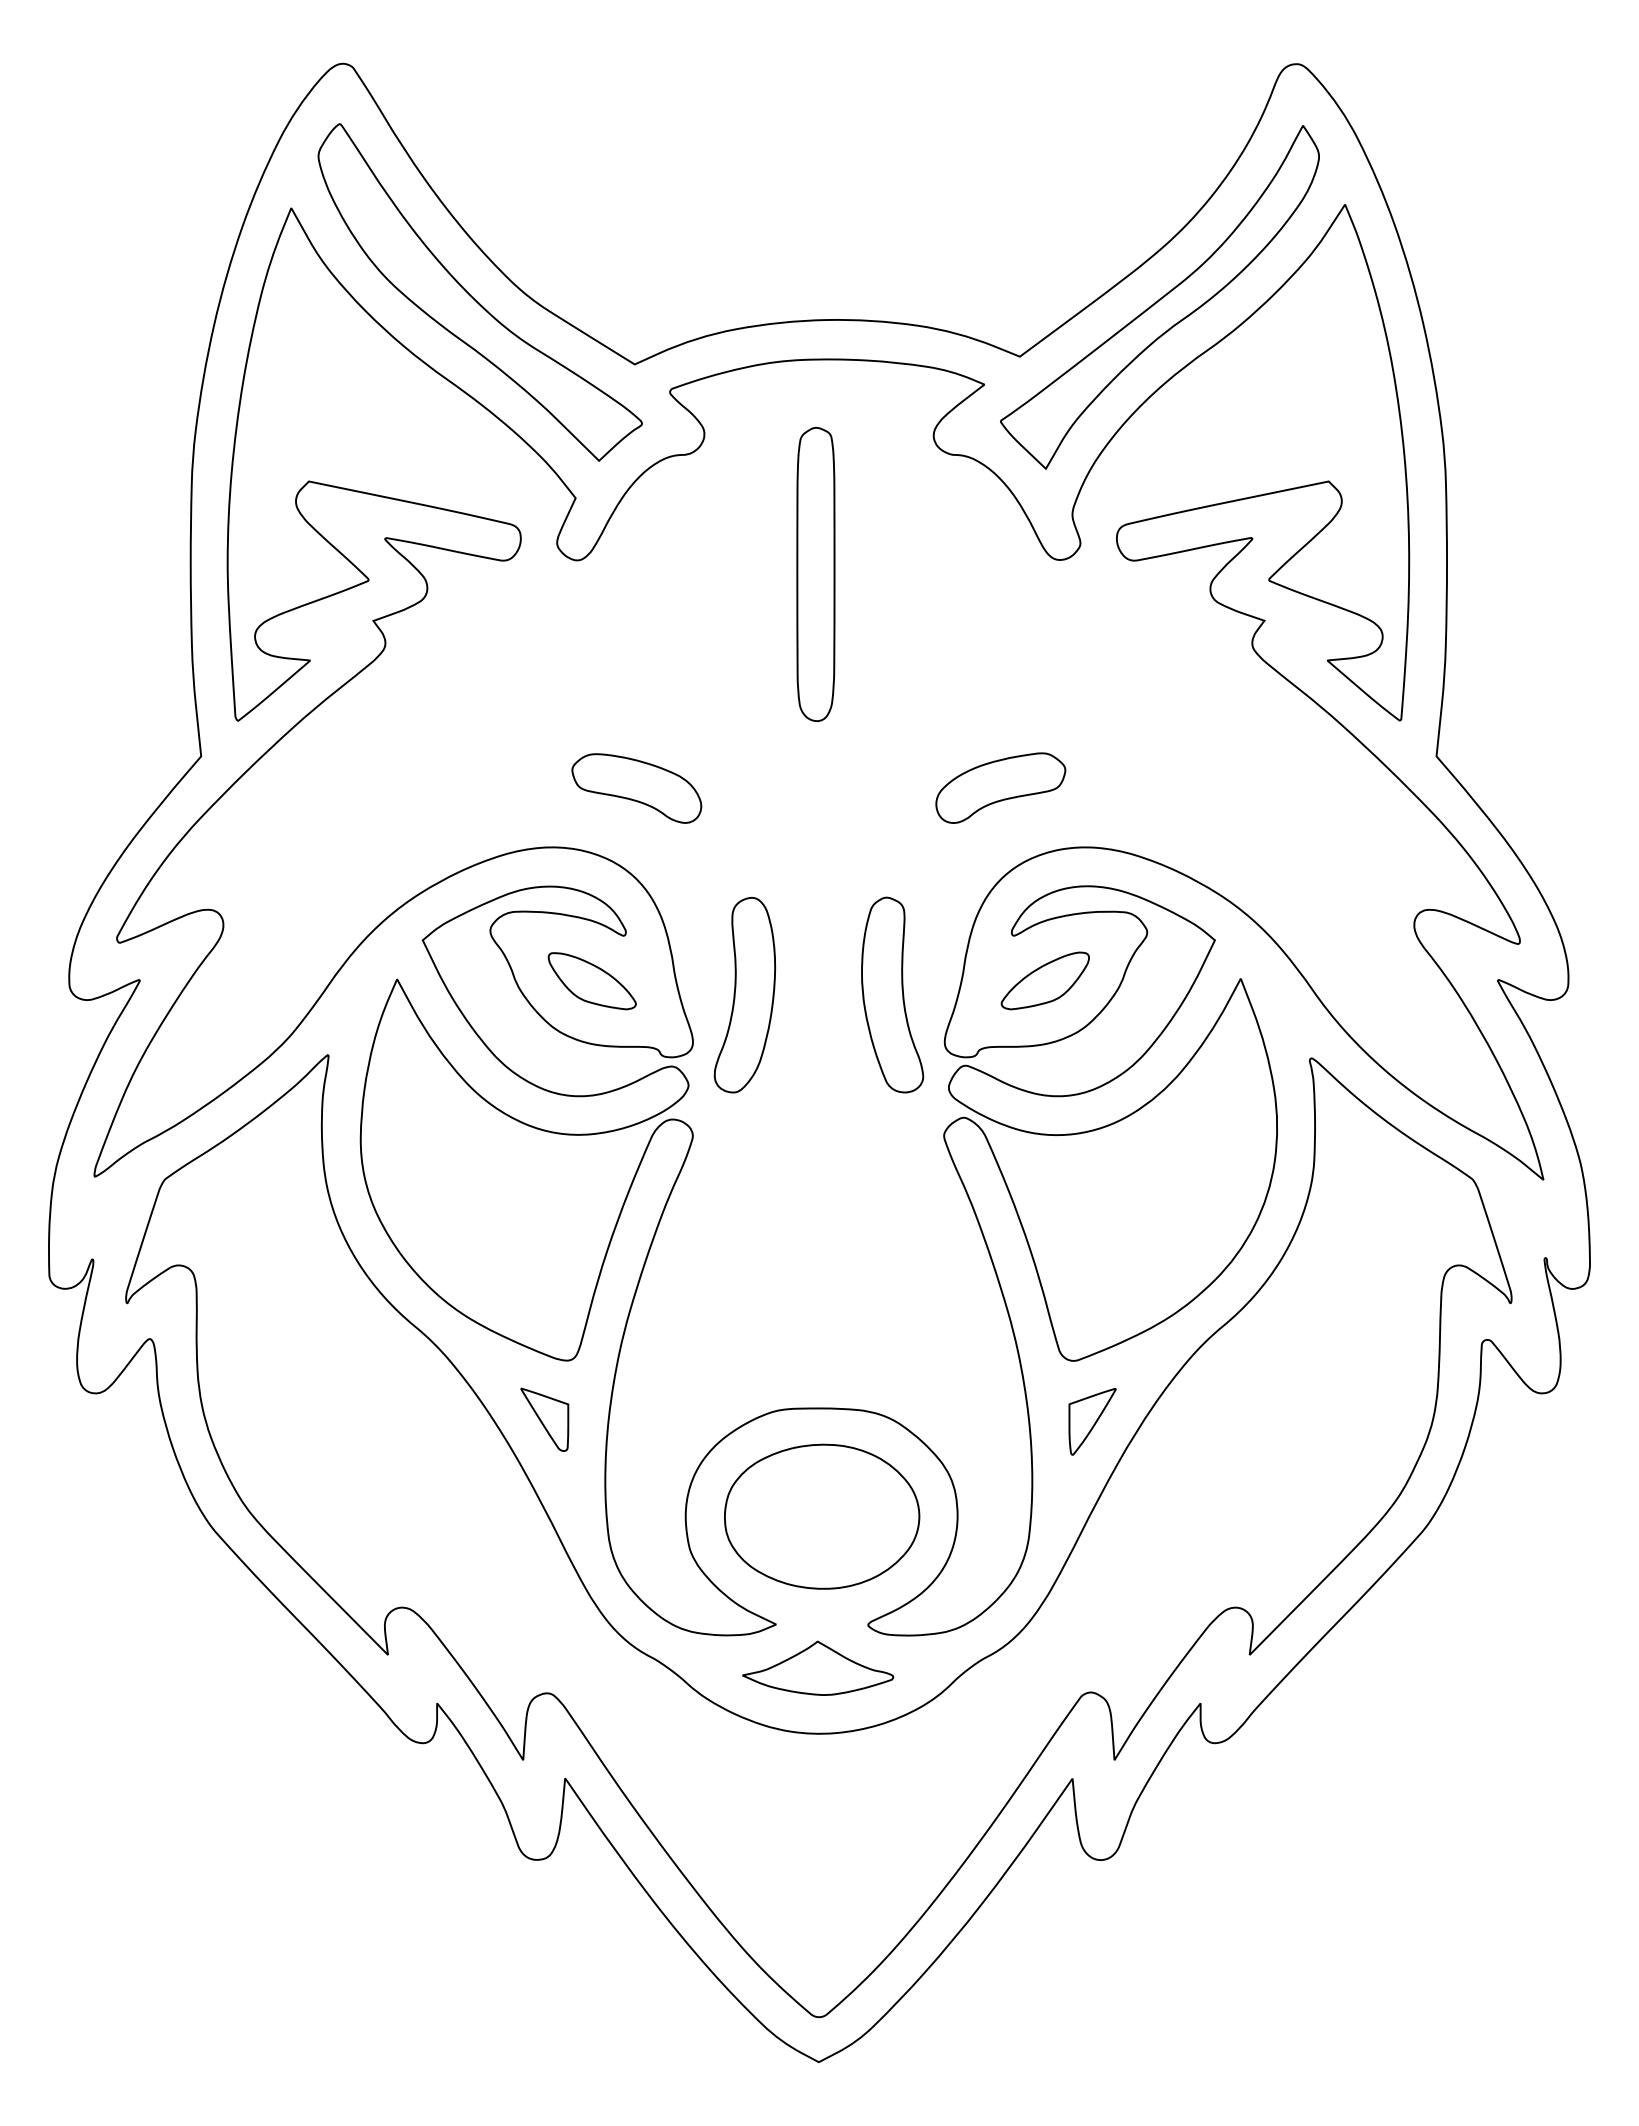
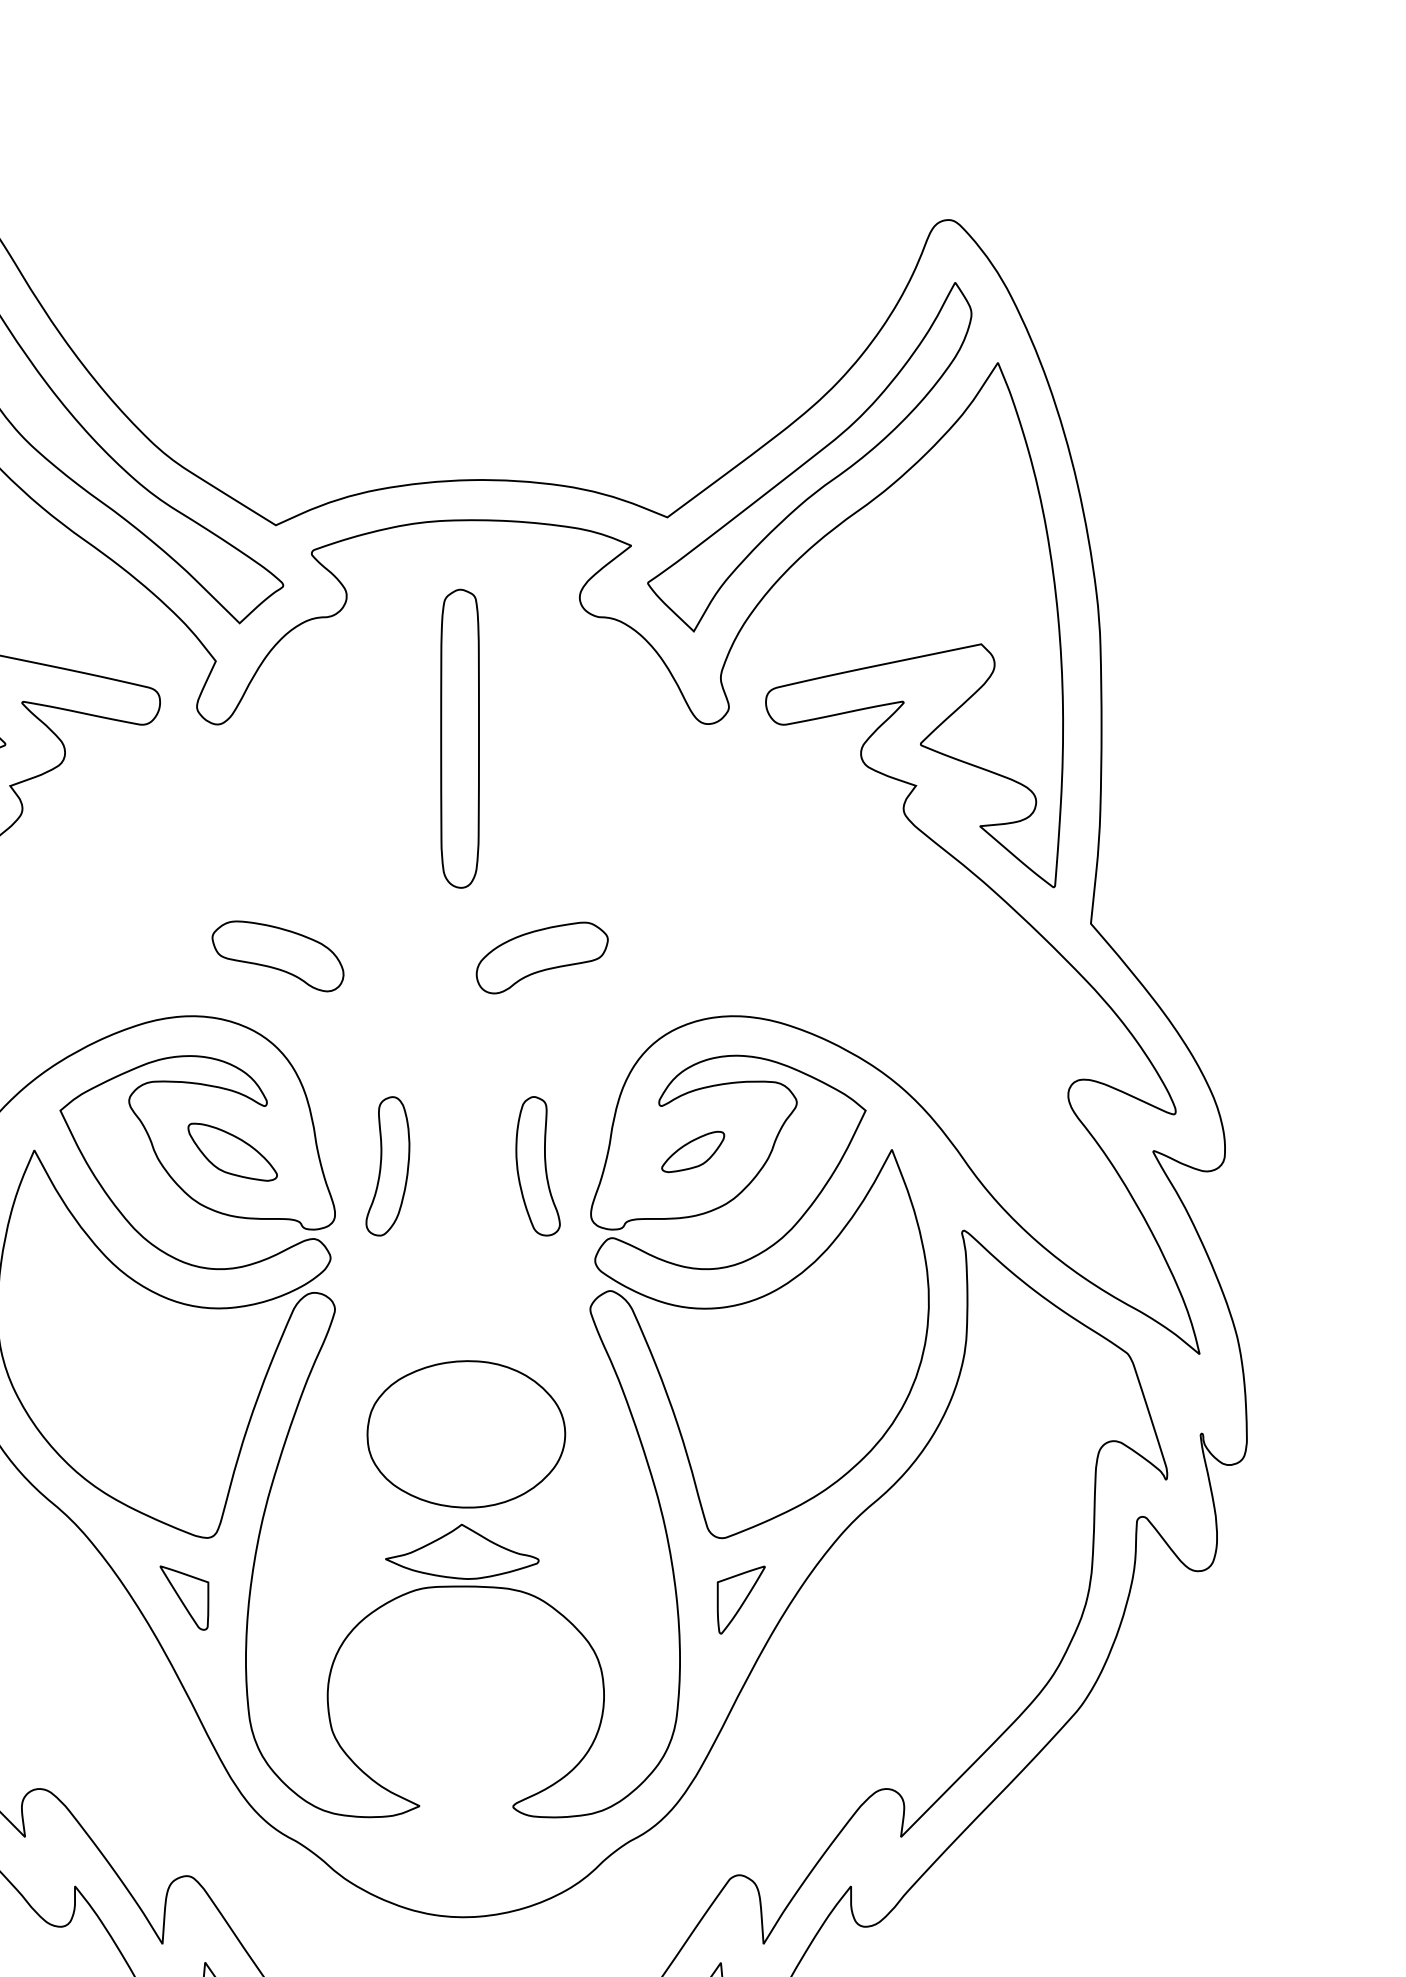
part: (1000, 787) -> (541, 957), moved
part: (1044, 980) -> (692, 1151), size x0.7
part: (744, 994) -> (387, 1165), size x0.7
part: (892, 994) -> (537, 1165), size x0.7
part: (822, 1516) -> (466, 1434), moved
part: (818, 1667) -> (462, 1551), moved

